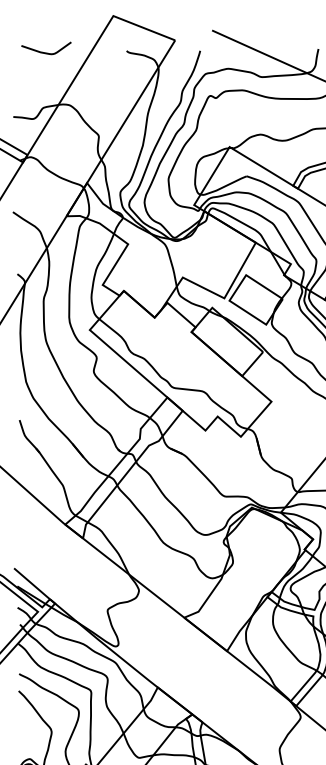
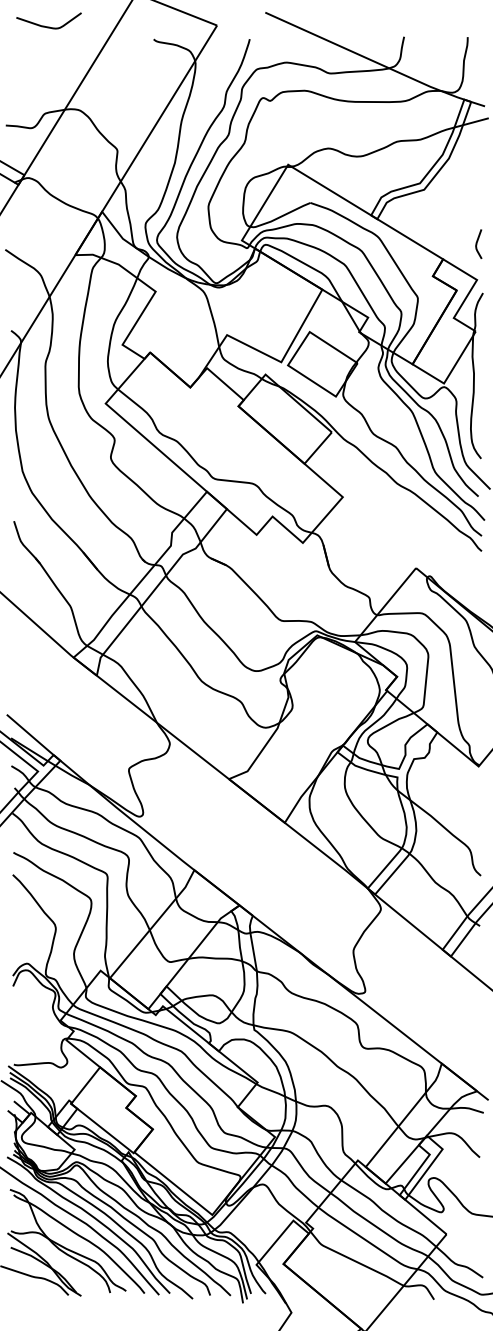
curve: (46, 52) -> (48, 26), moved

